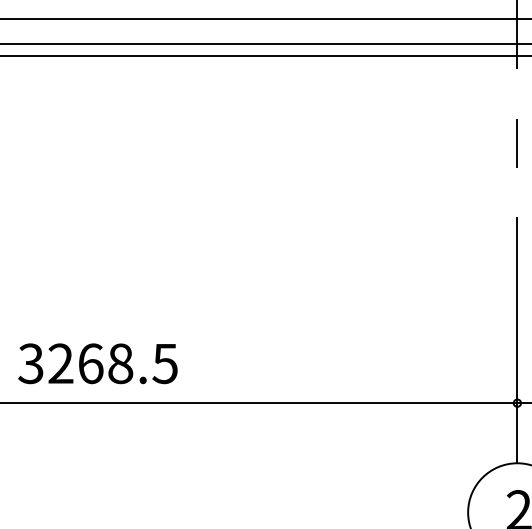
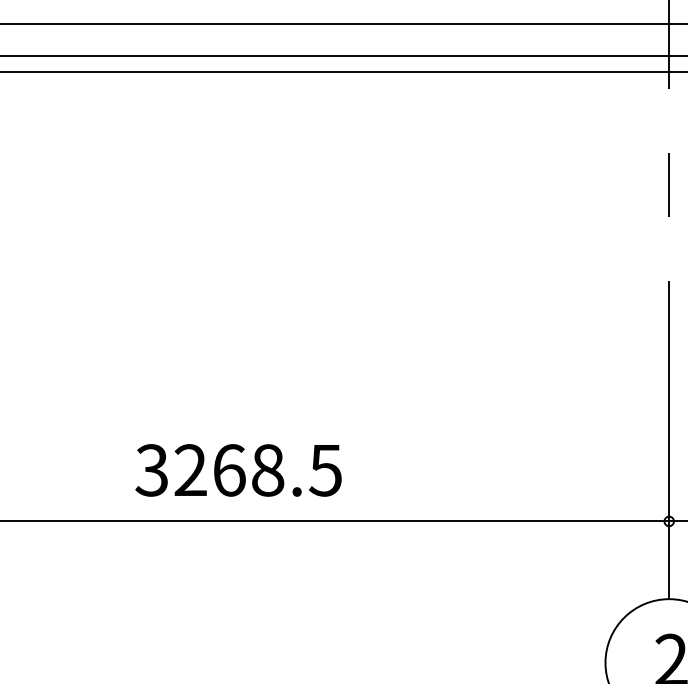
text: (97, 363) -> (238, 470), moved

